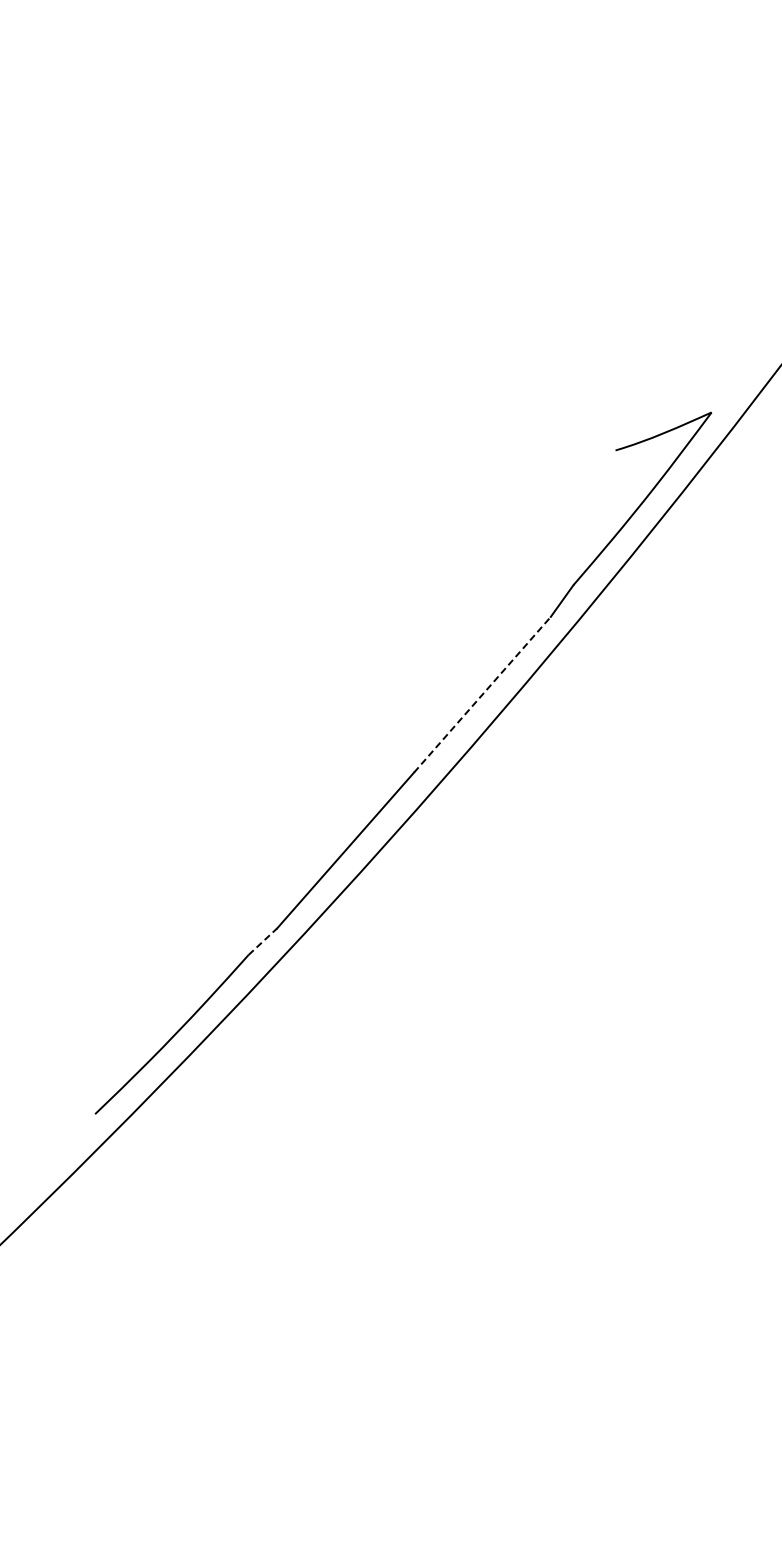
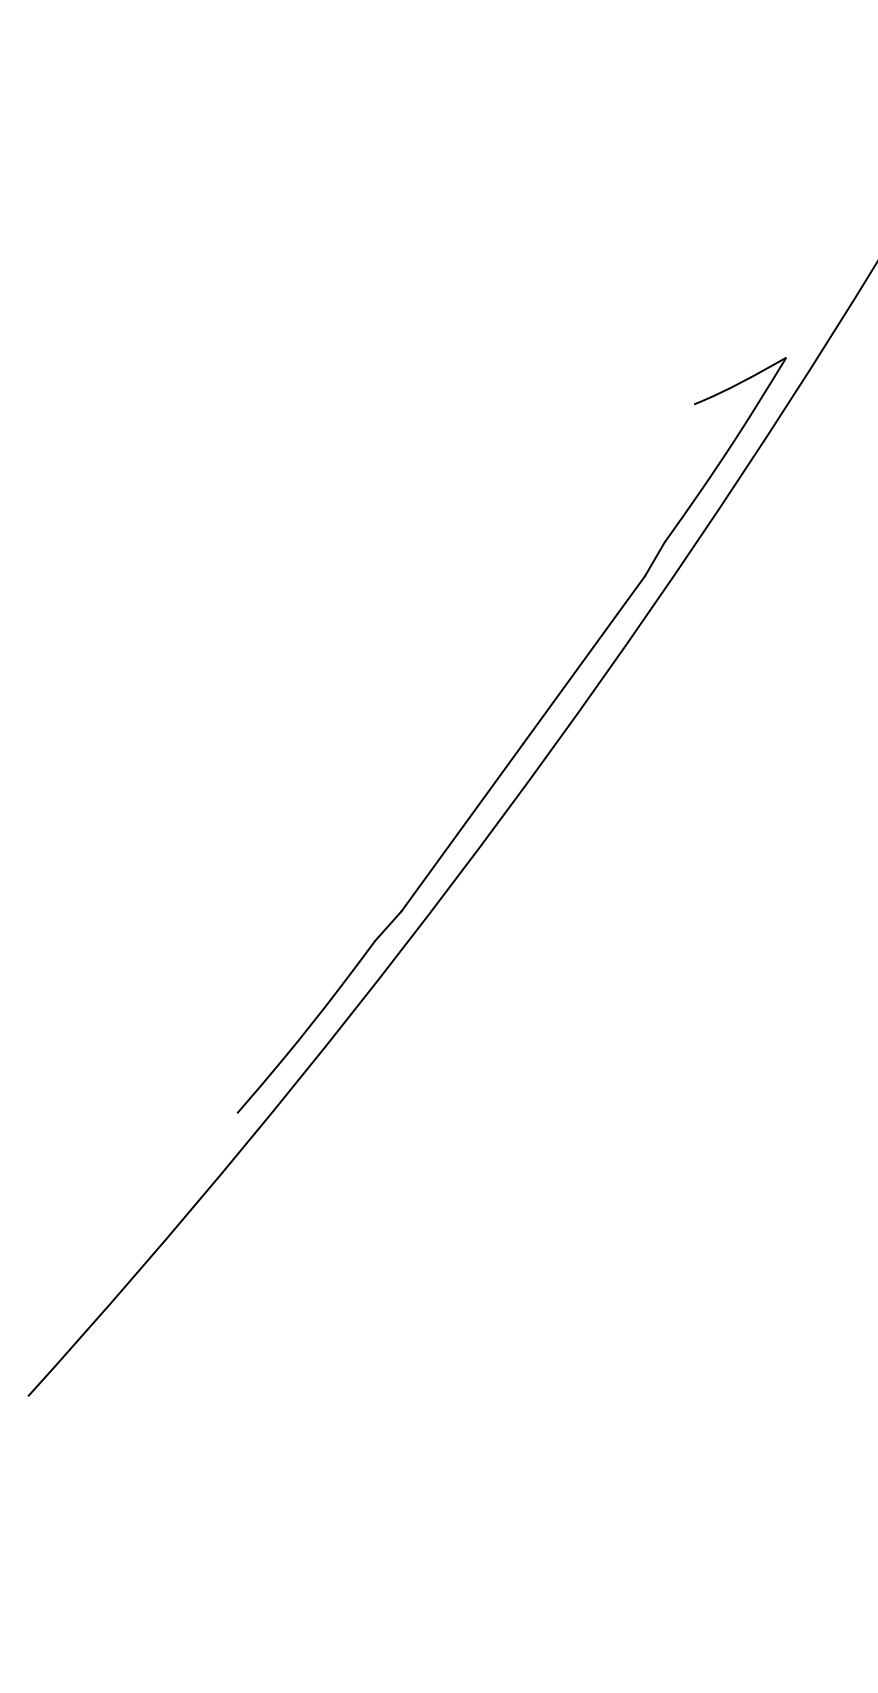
line: (482, 694) -> (584, 659), dashed -> solid
line: (263, 942) -> (388, 926), dashed -> solid

